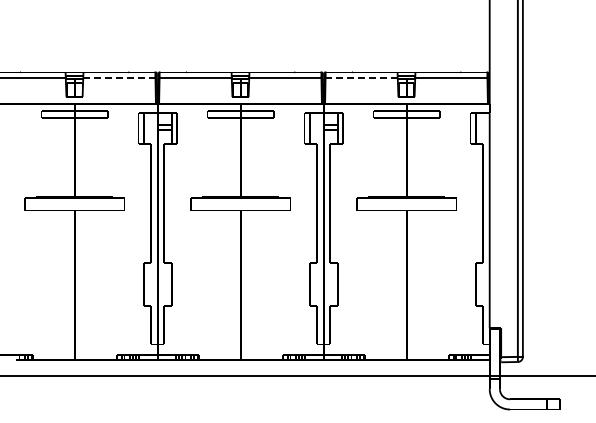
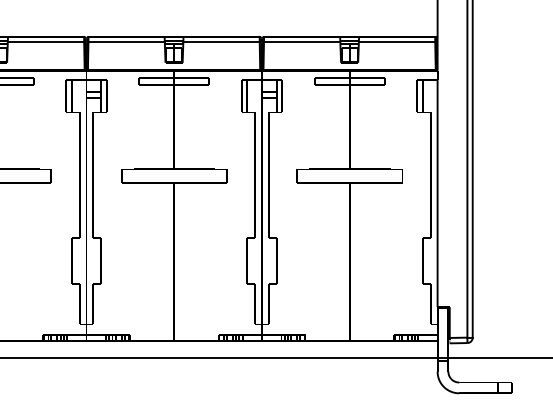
line: (118, 77) -> (45, 42), dashed -> solid
line: (361, 77) -> (302, 42), dashed -> solid

